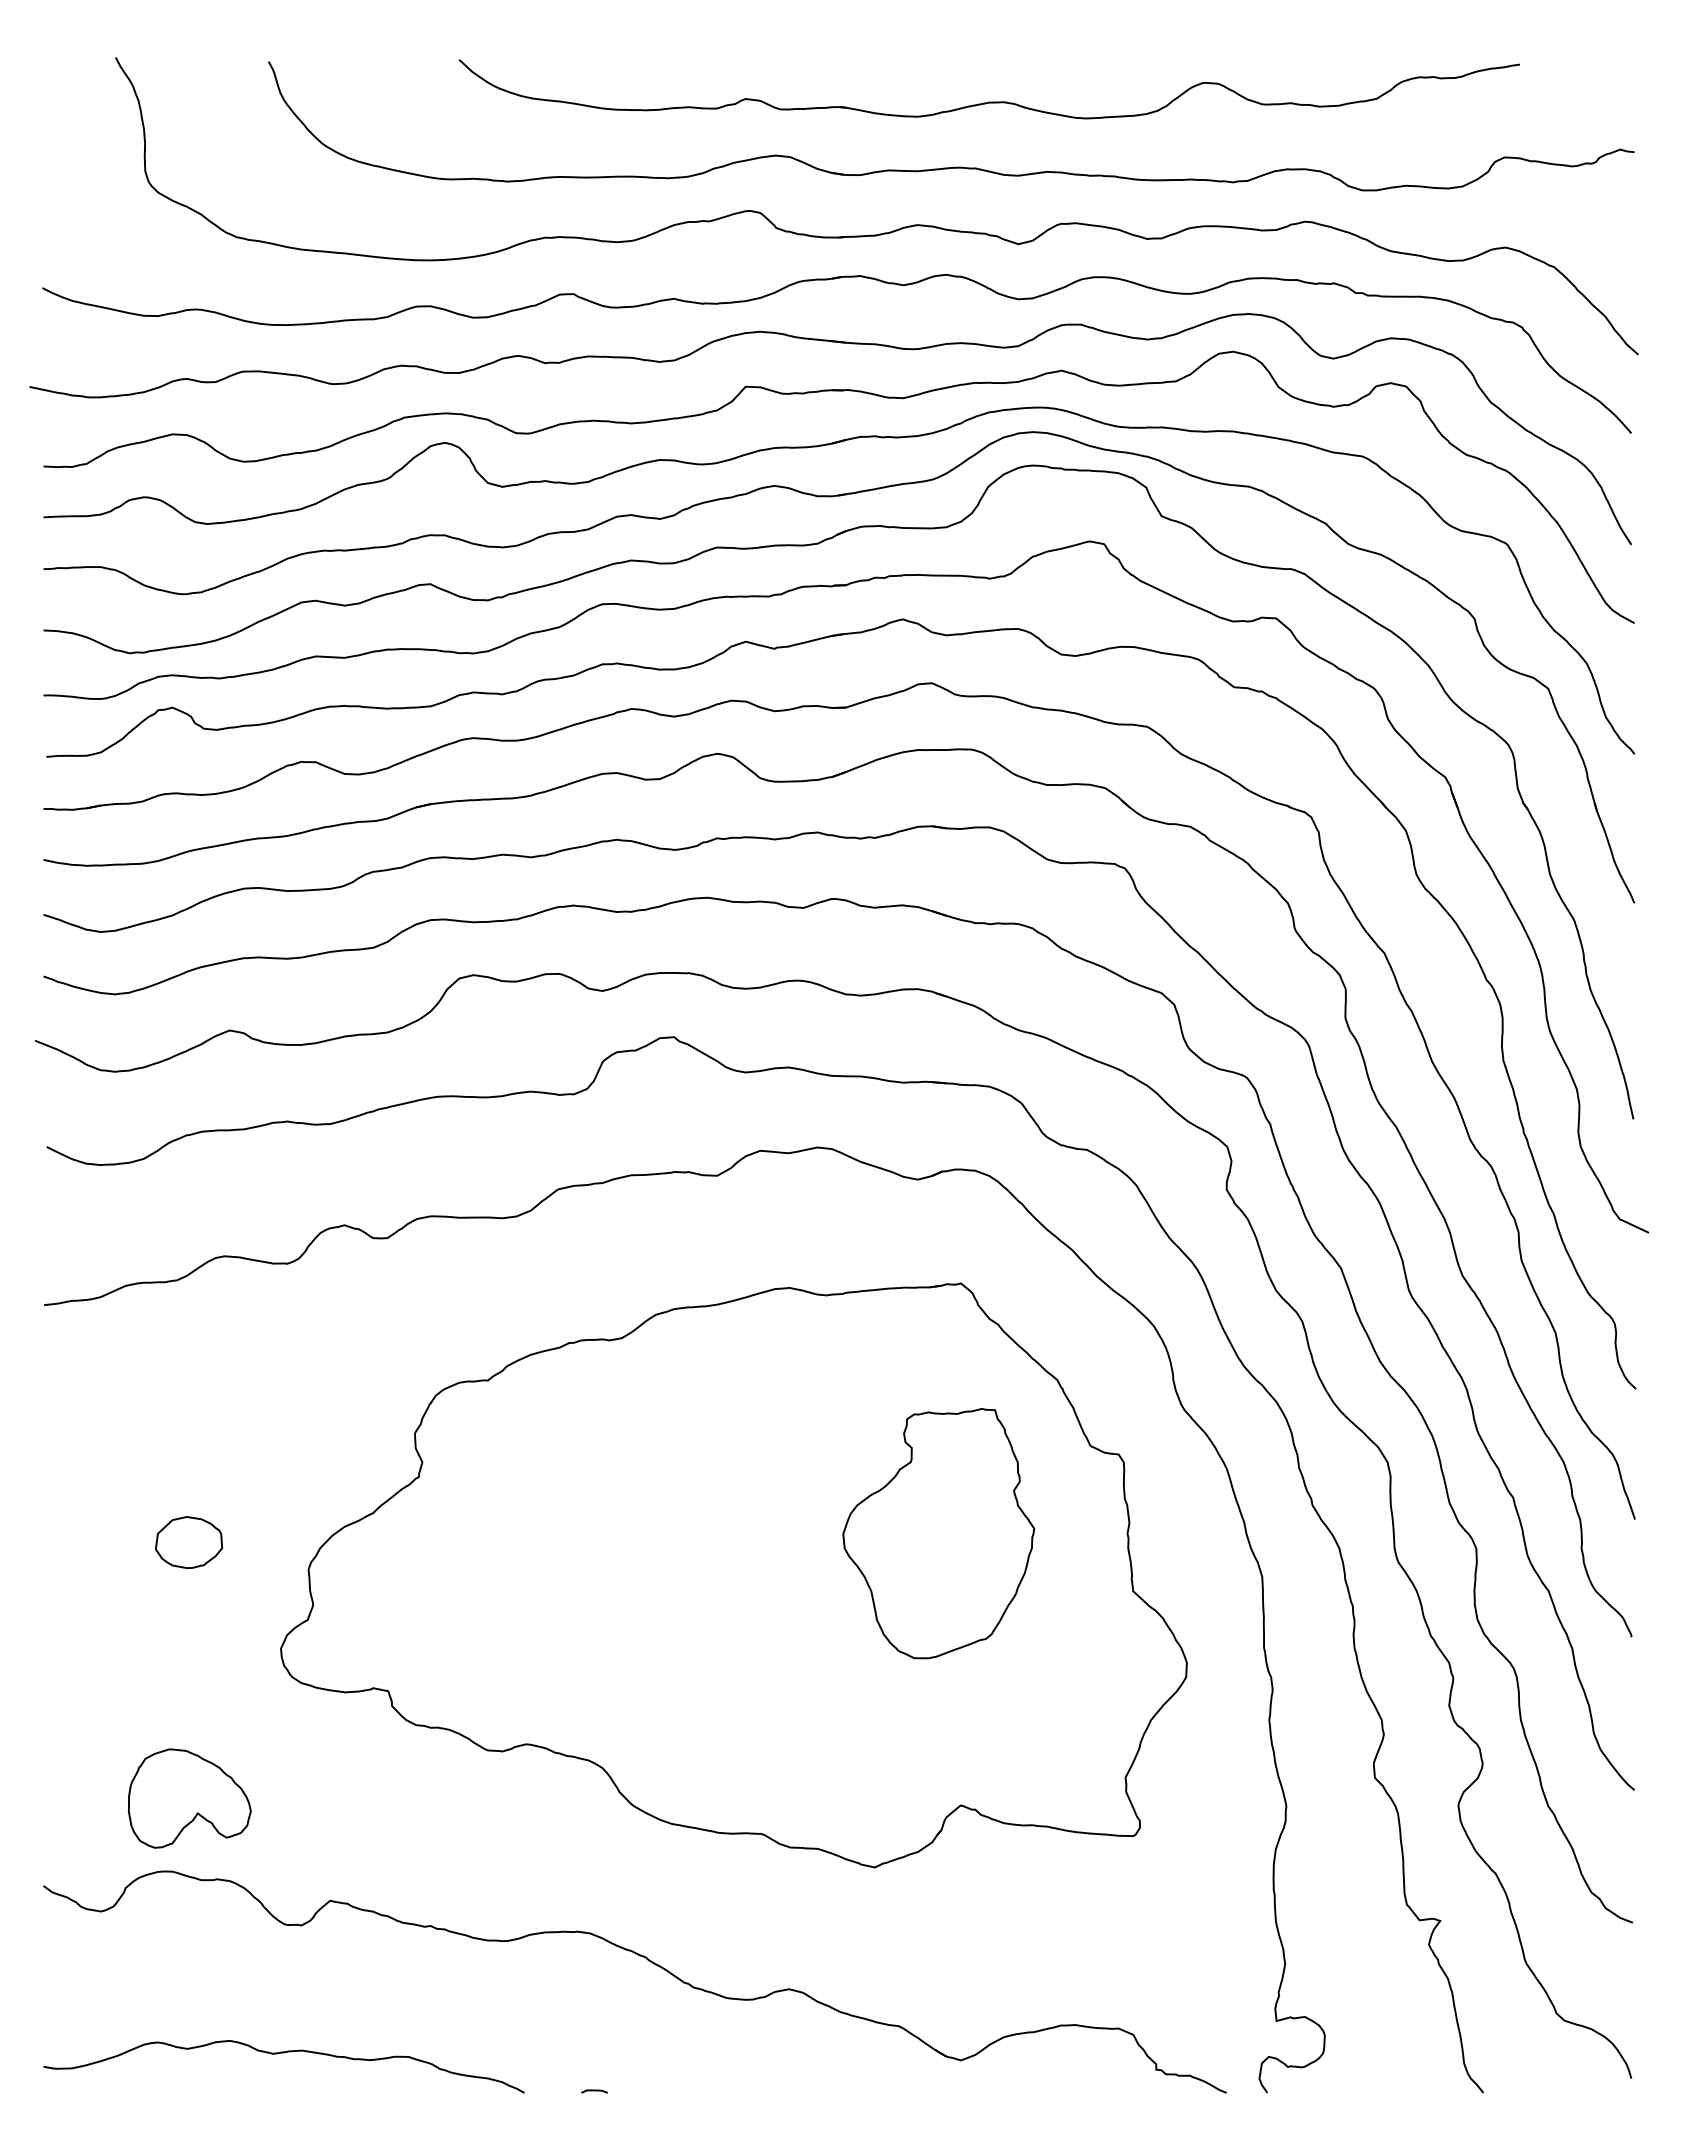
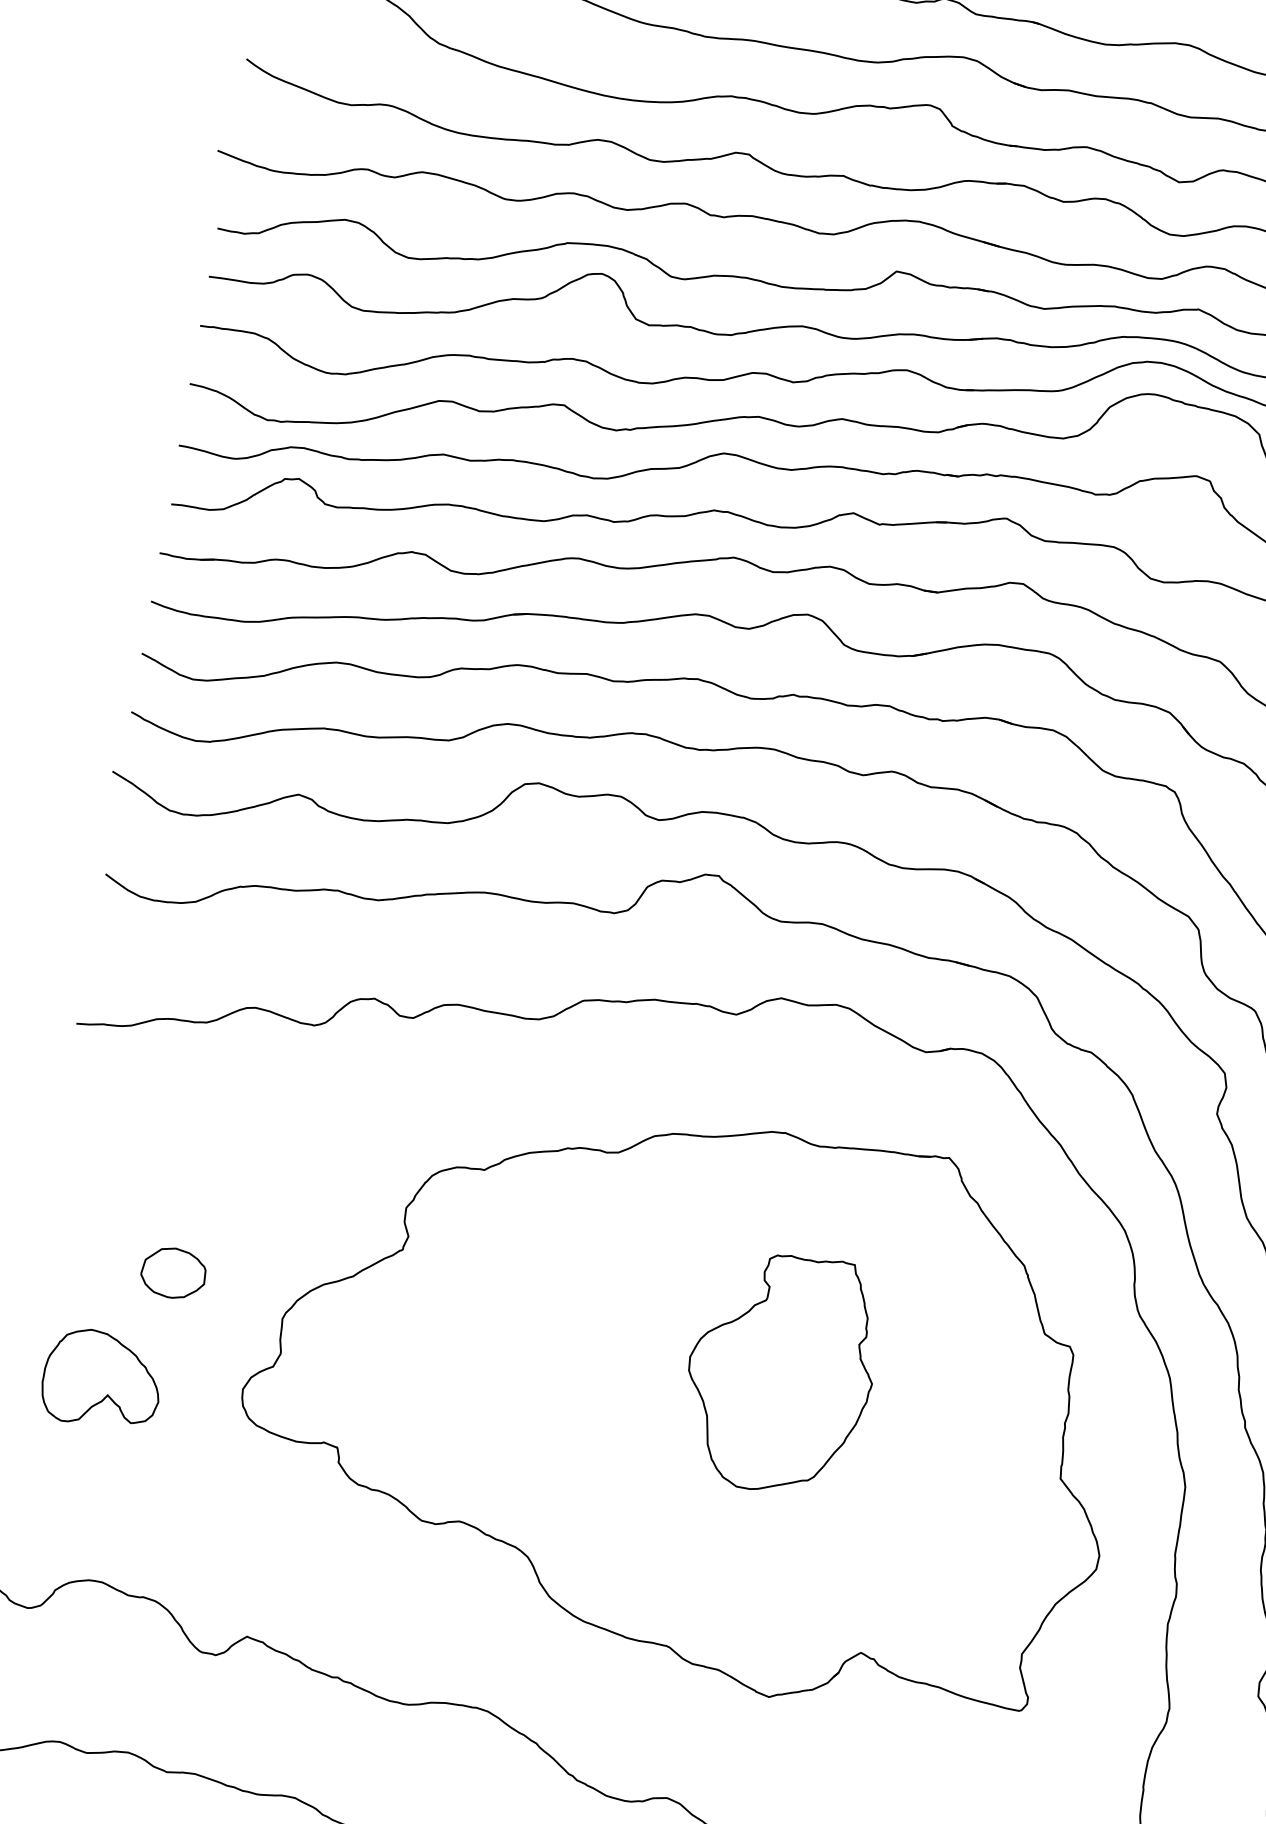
part: (938, 1533) -> (780, 1372), moved
part: (189, 1798) -> (102, 1379), moved

